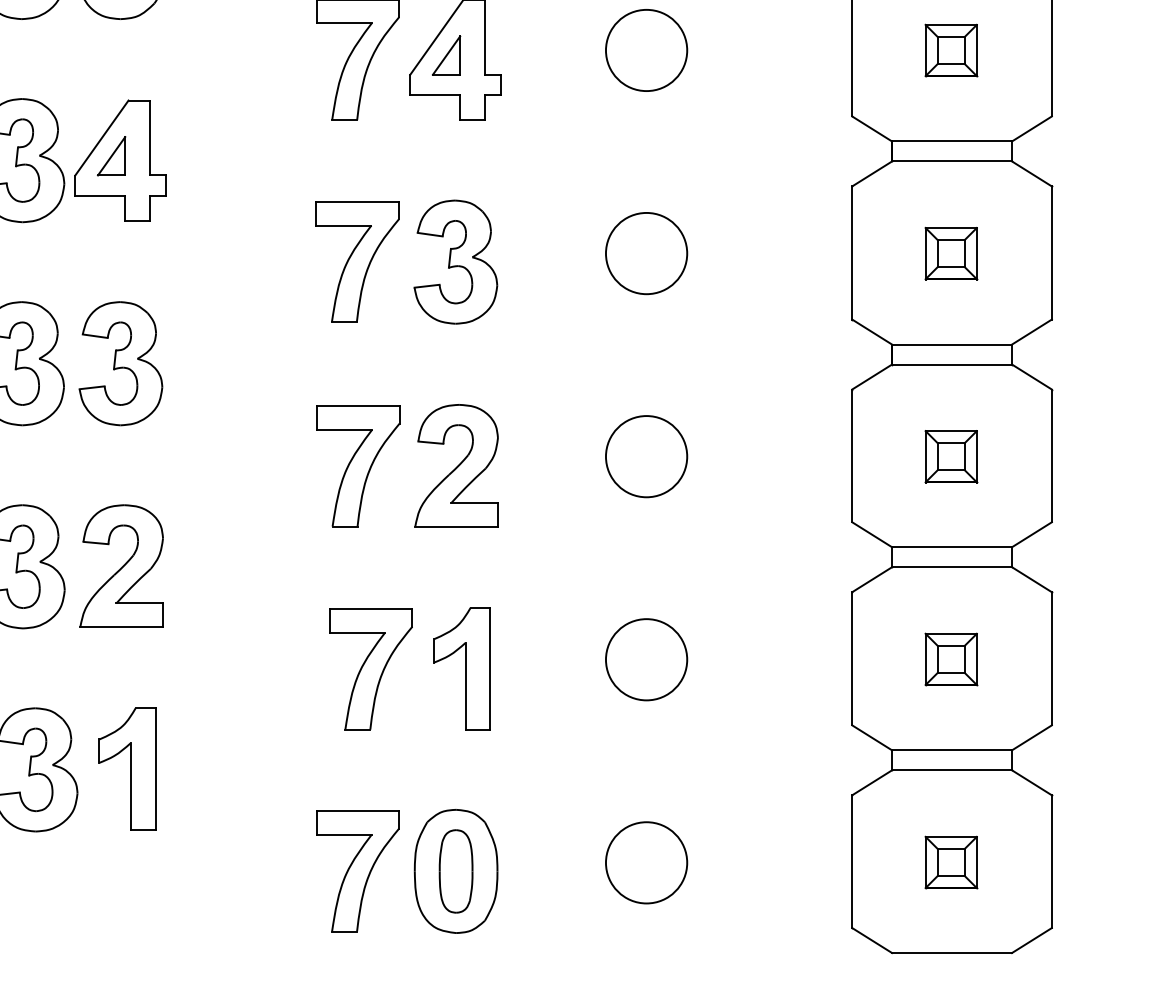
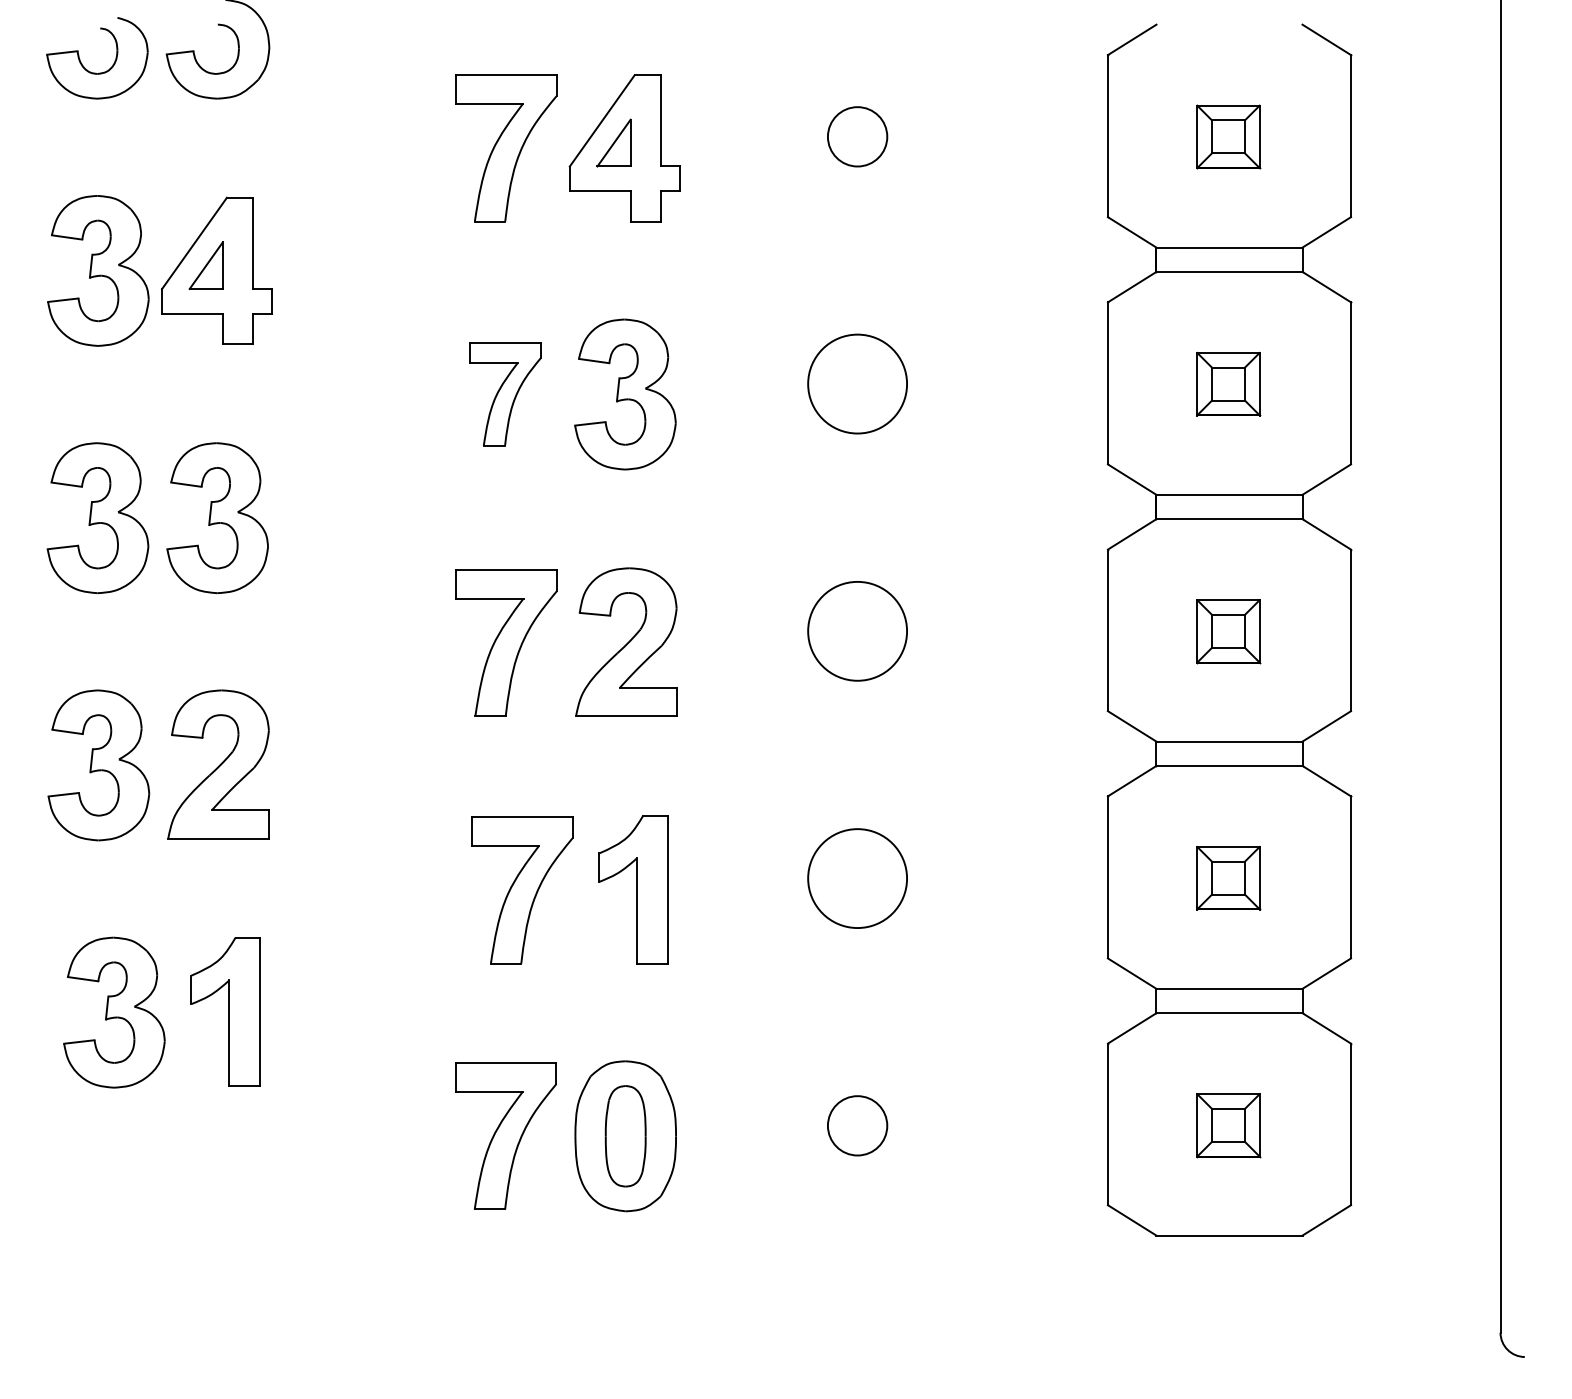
circle: (646, 50) -> (857, 136), size x0.6
part: (357, 262) -> (505, 394), size x0.7
circle: (646, 862) -> (857, 1125), size x0.6

